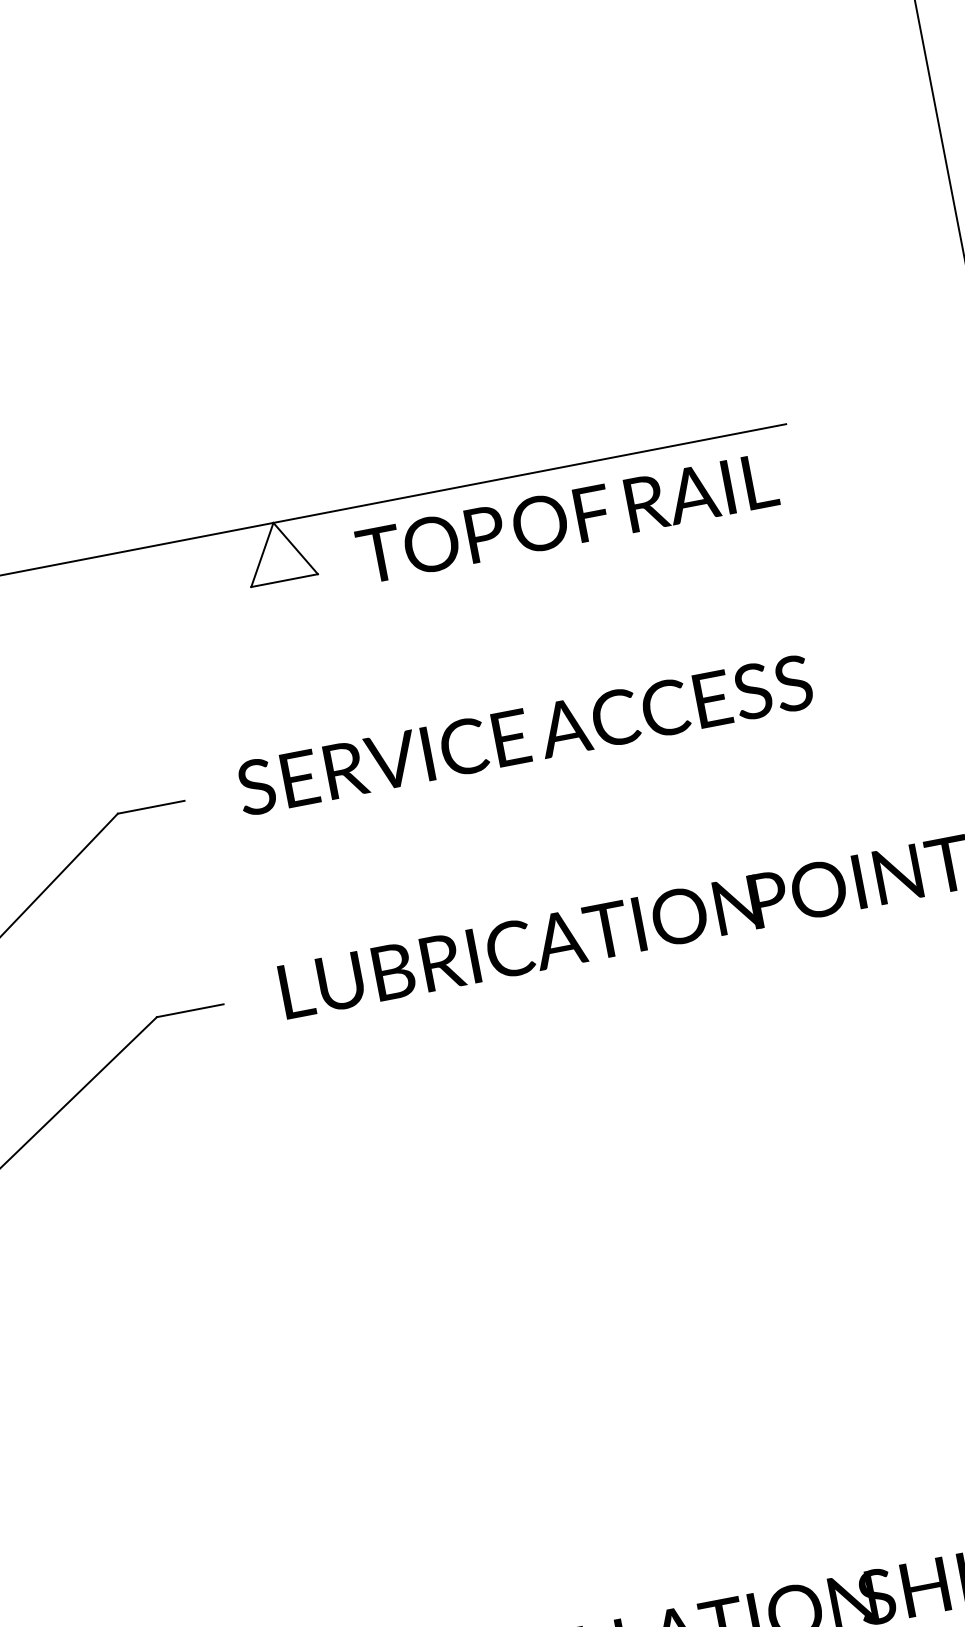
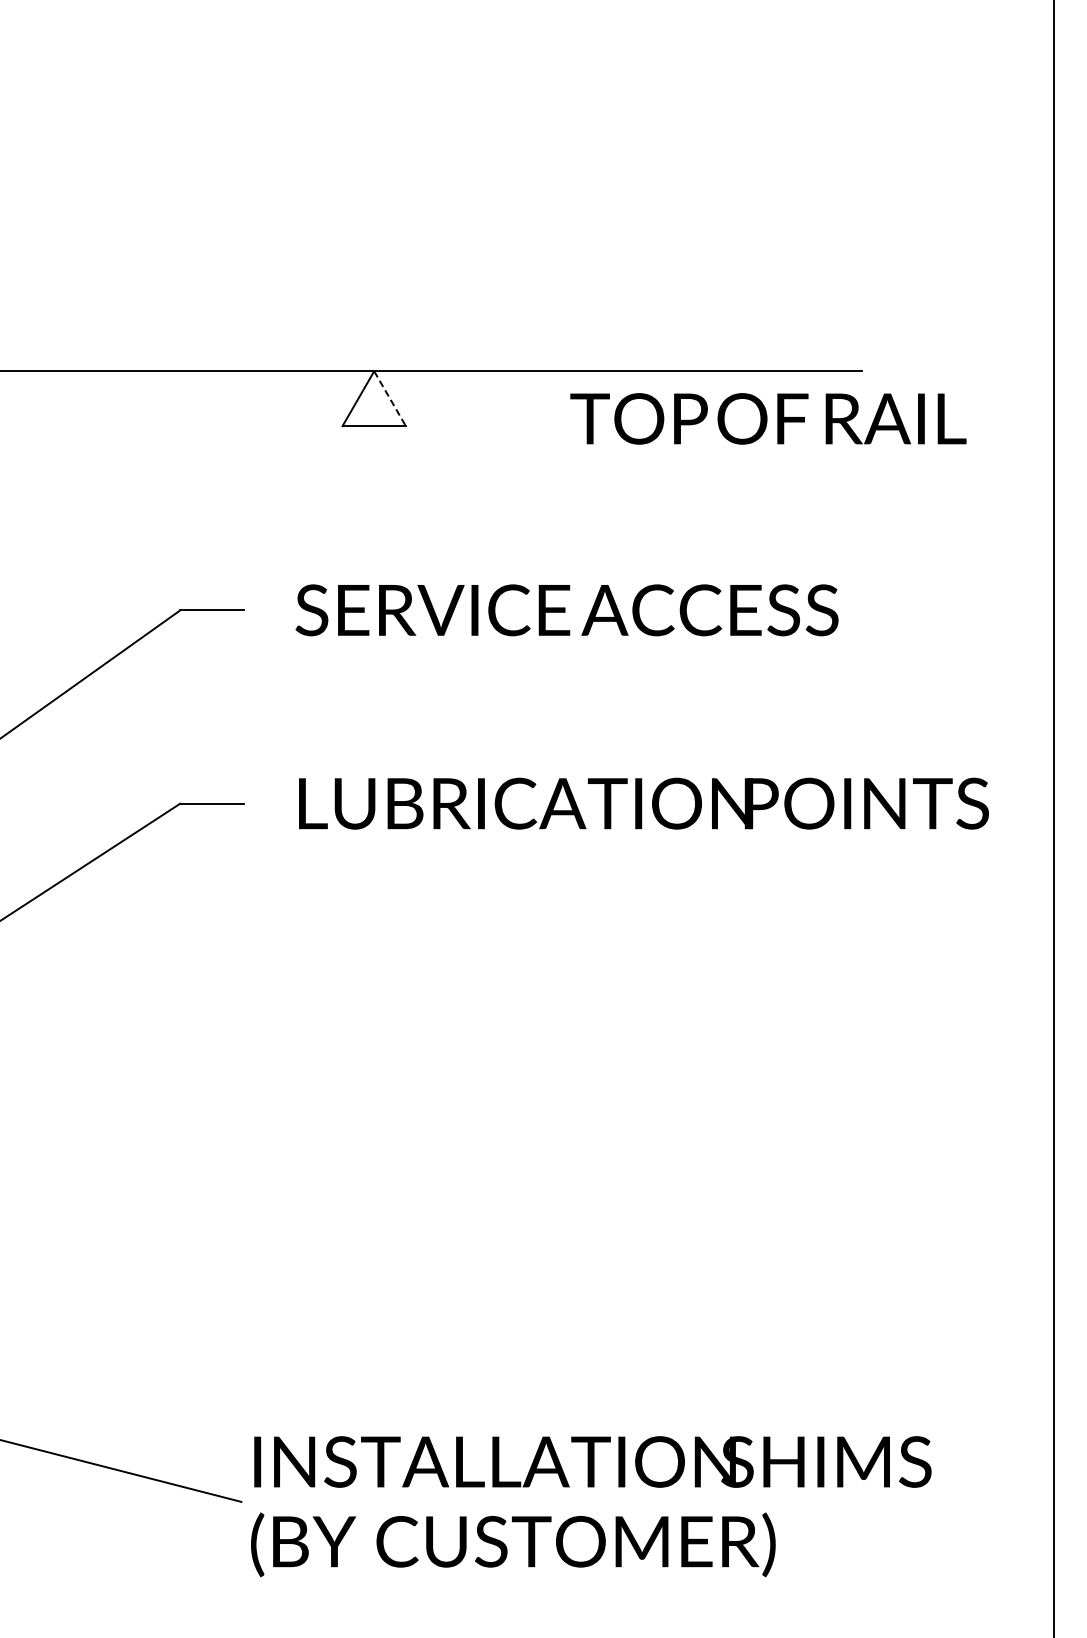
text: (567, 517) -> (768, 418), moved
line: (296, 548) -> (390, 398), solid -> dashed

